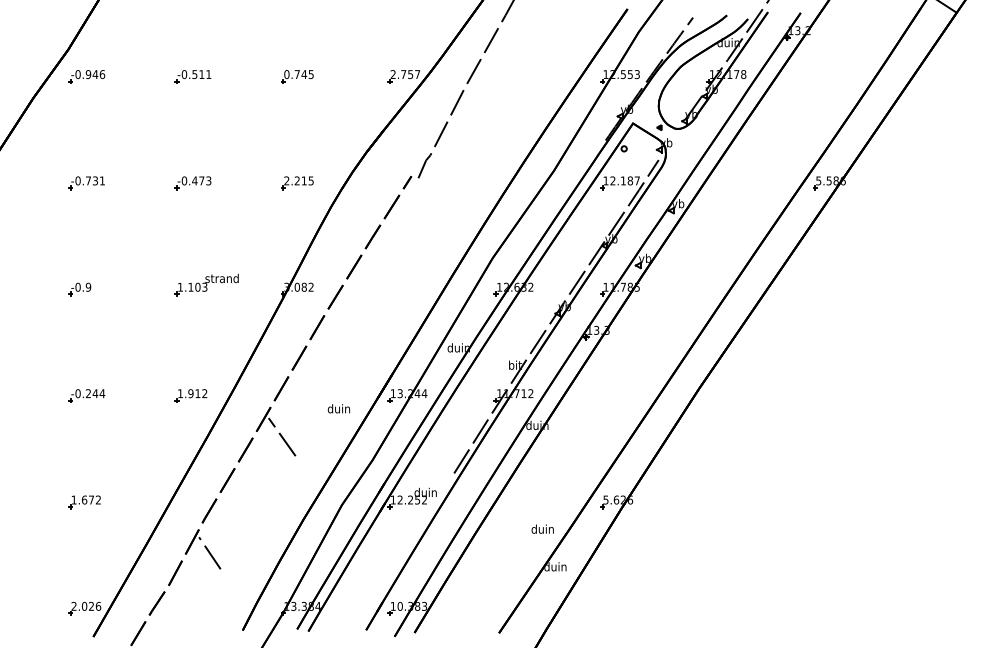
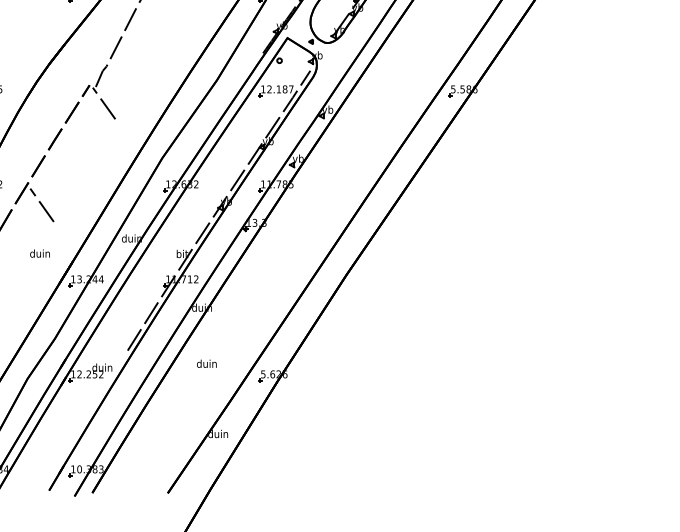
line: (427, 196) -> (103, 103), added
line: (358, 310) -> (42, 205), added
text: (338, 408) -> (39, 253), moved
text: (542, 528) -> (206, 363), moved

